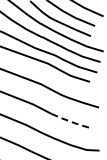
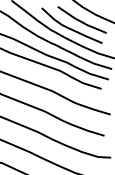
line: (72, 122) -> (84, 129), dashed -> solid

